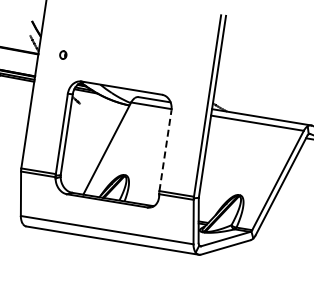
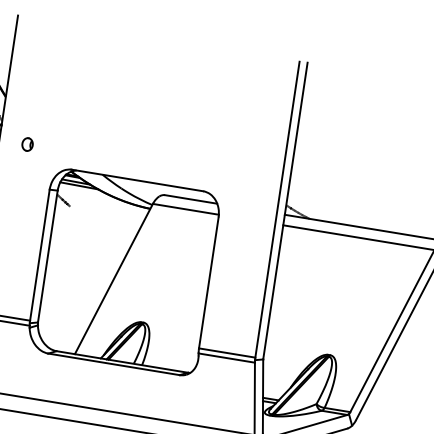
part: (63, 54) -> (27, 143), moved
line: (165, 150) -> (208, 282), dashed -> solid

